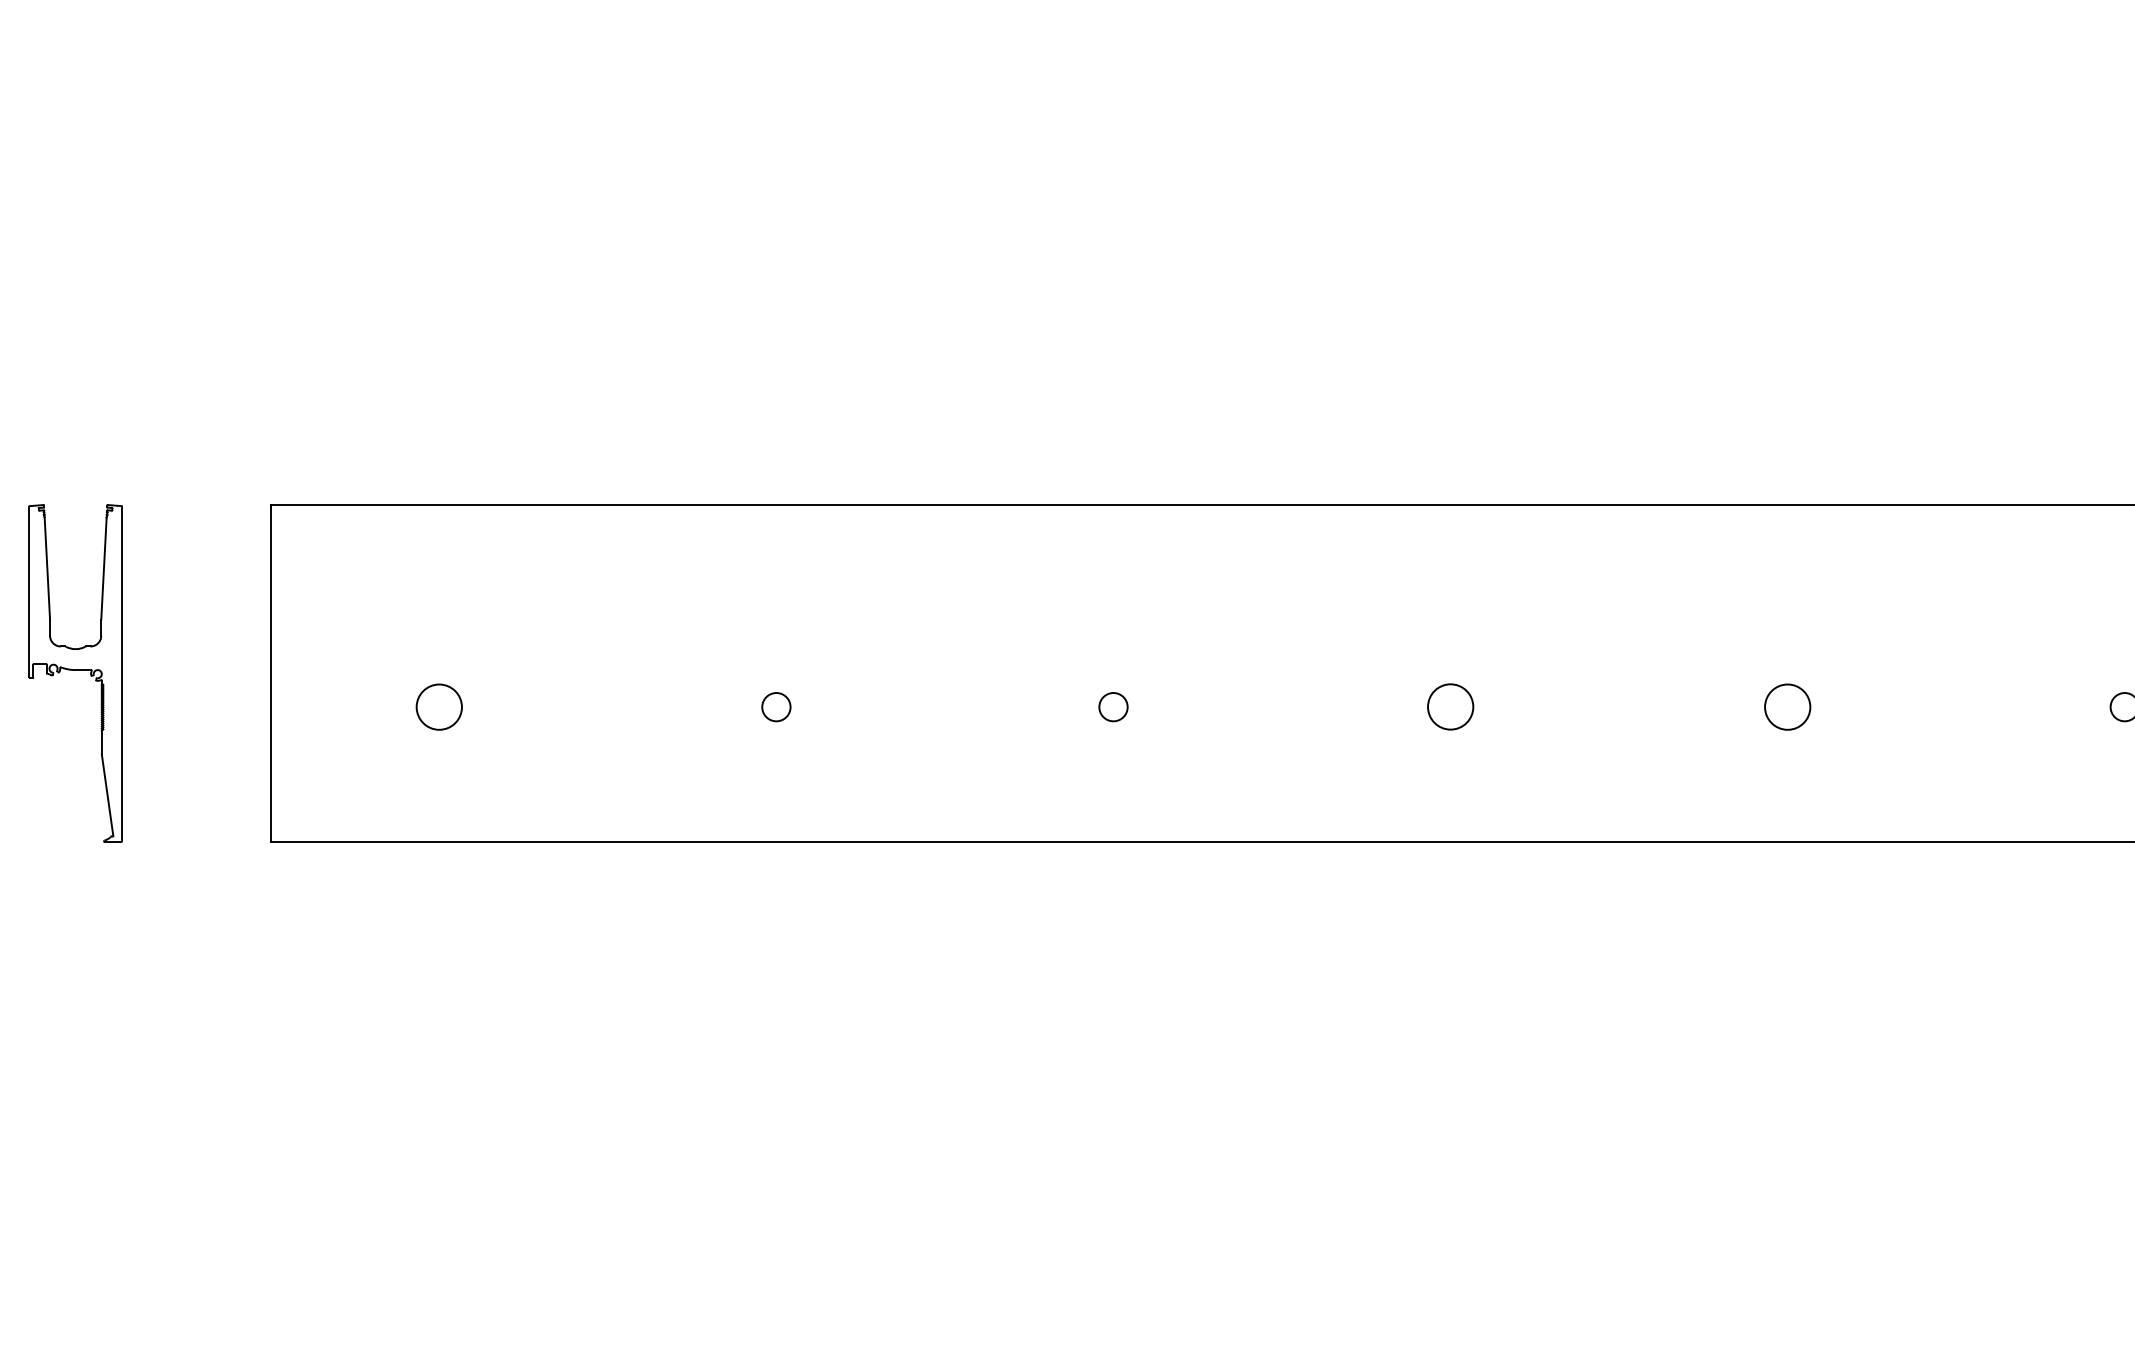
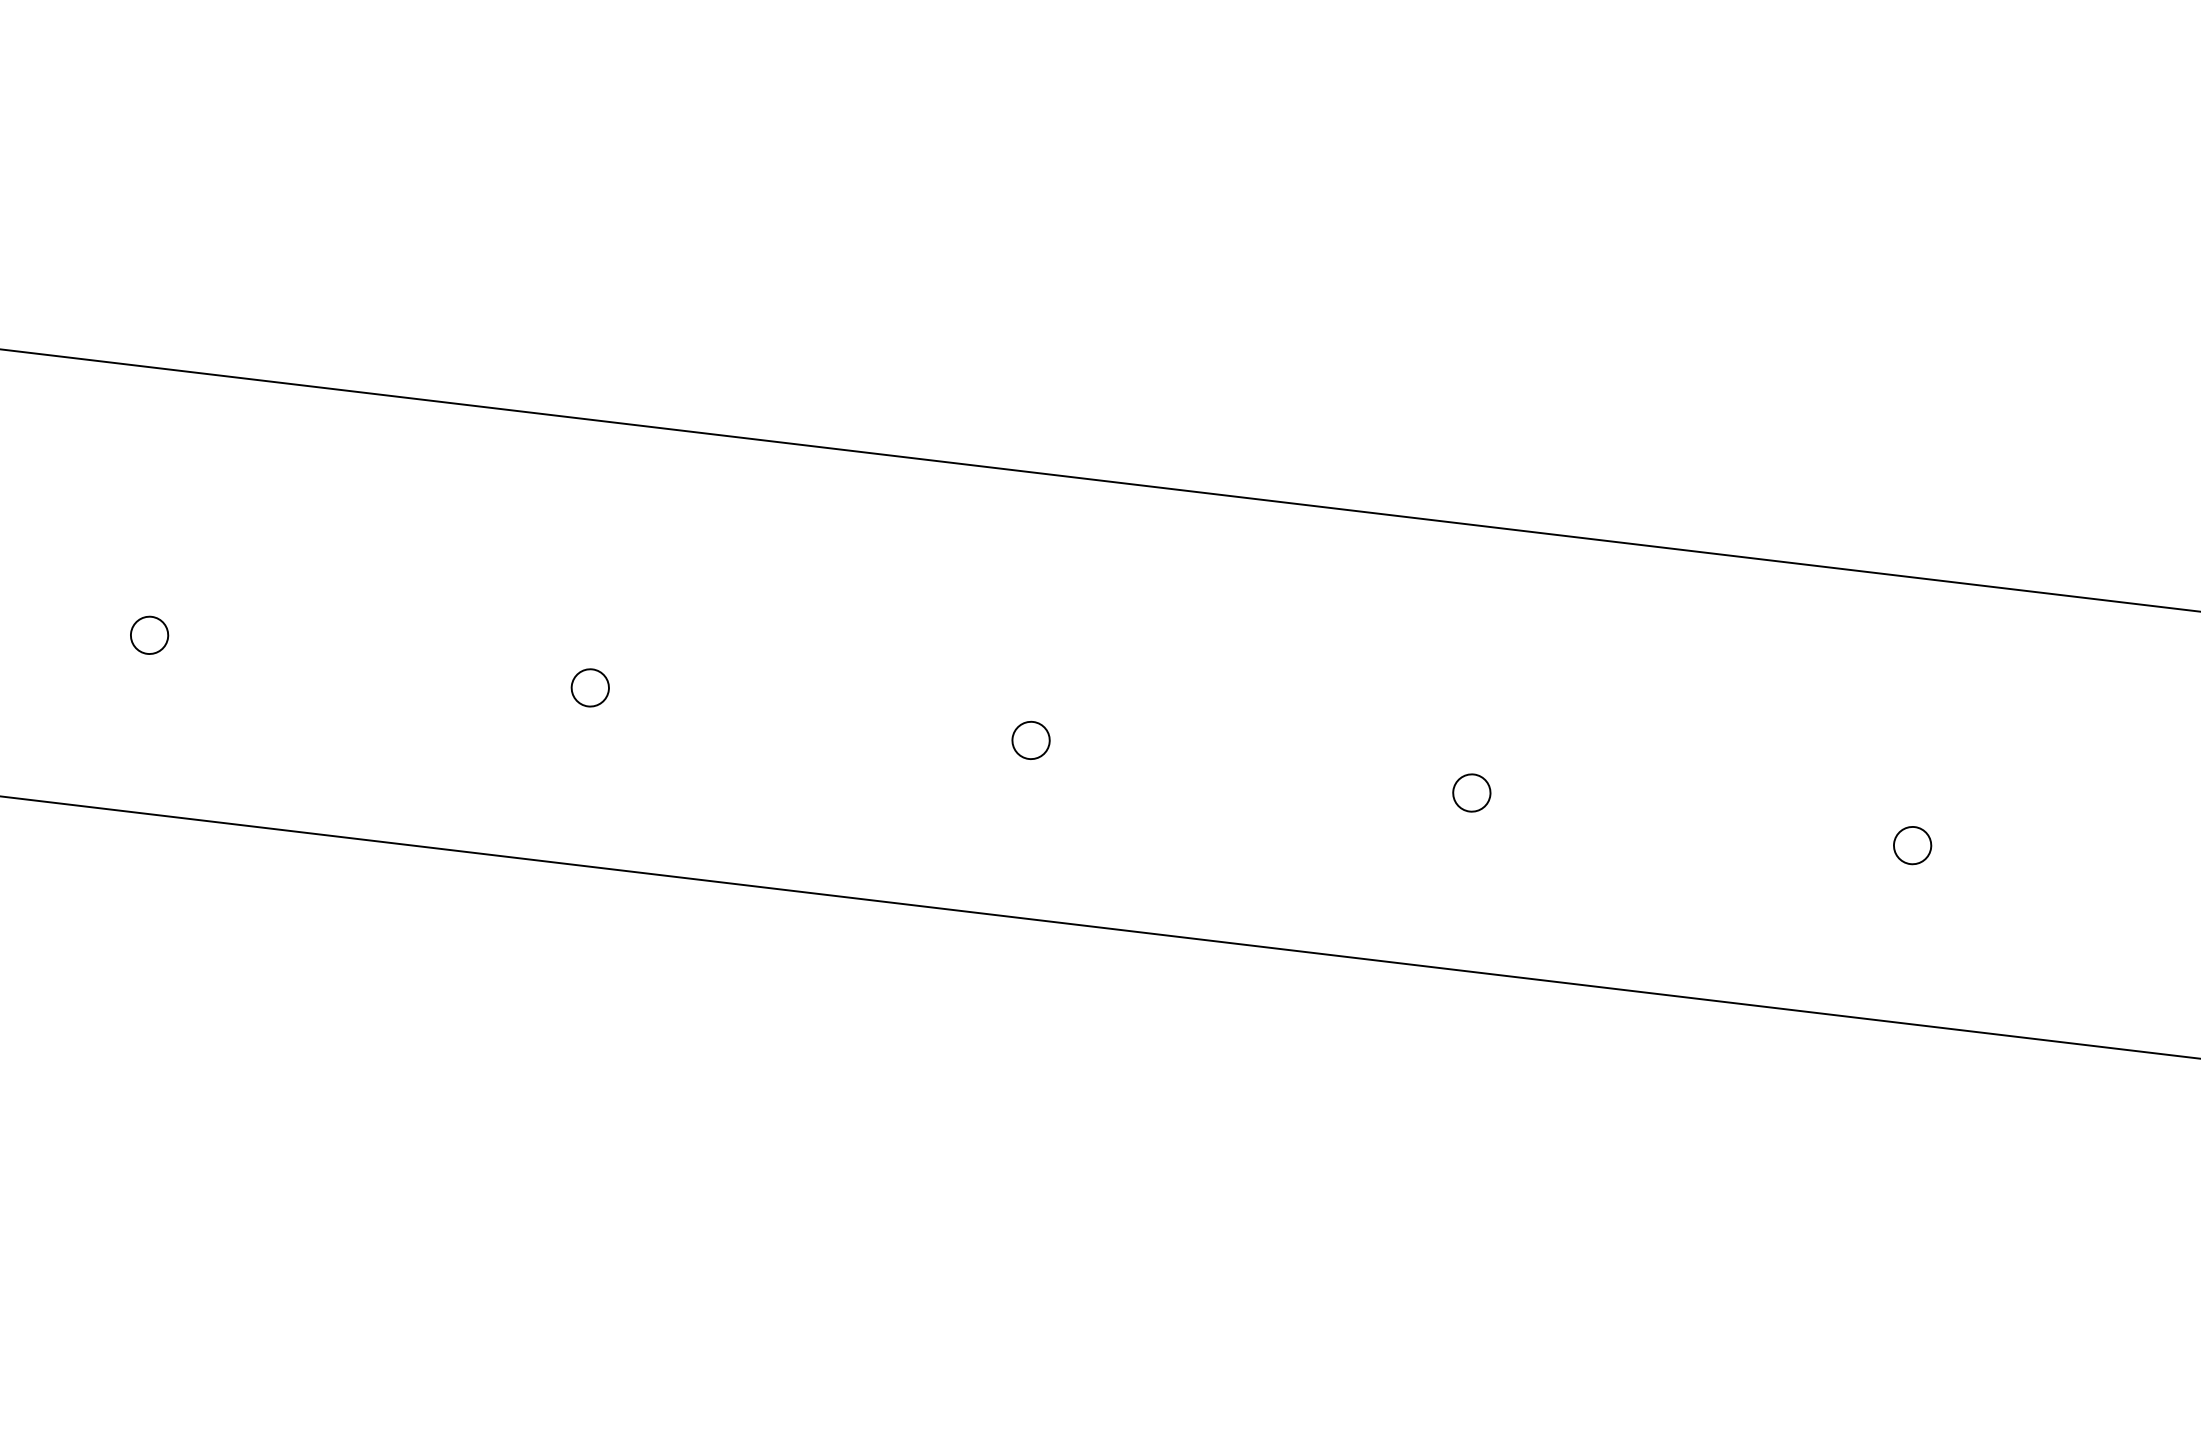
circle: (439, 707) -> (149, 635), size x0.62
circle: (1450, 707) -> (1471, 793), size x0.62
circle: (1787, 707) -> (1912, 845), size x0.62

